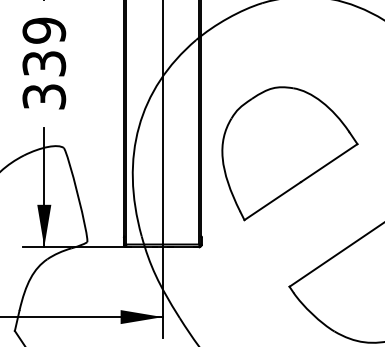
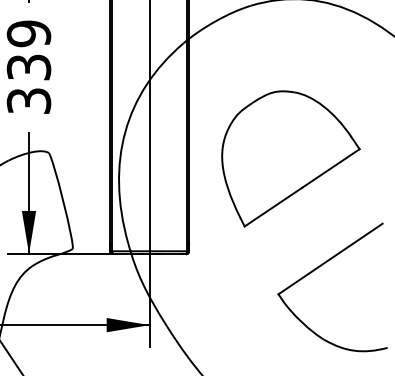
part: (289, 153) -> (290, 158), moved

